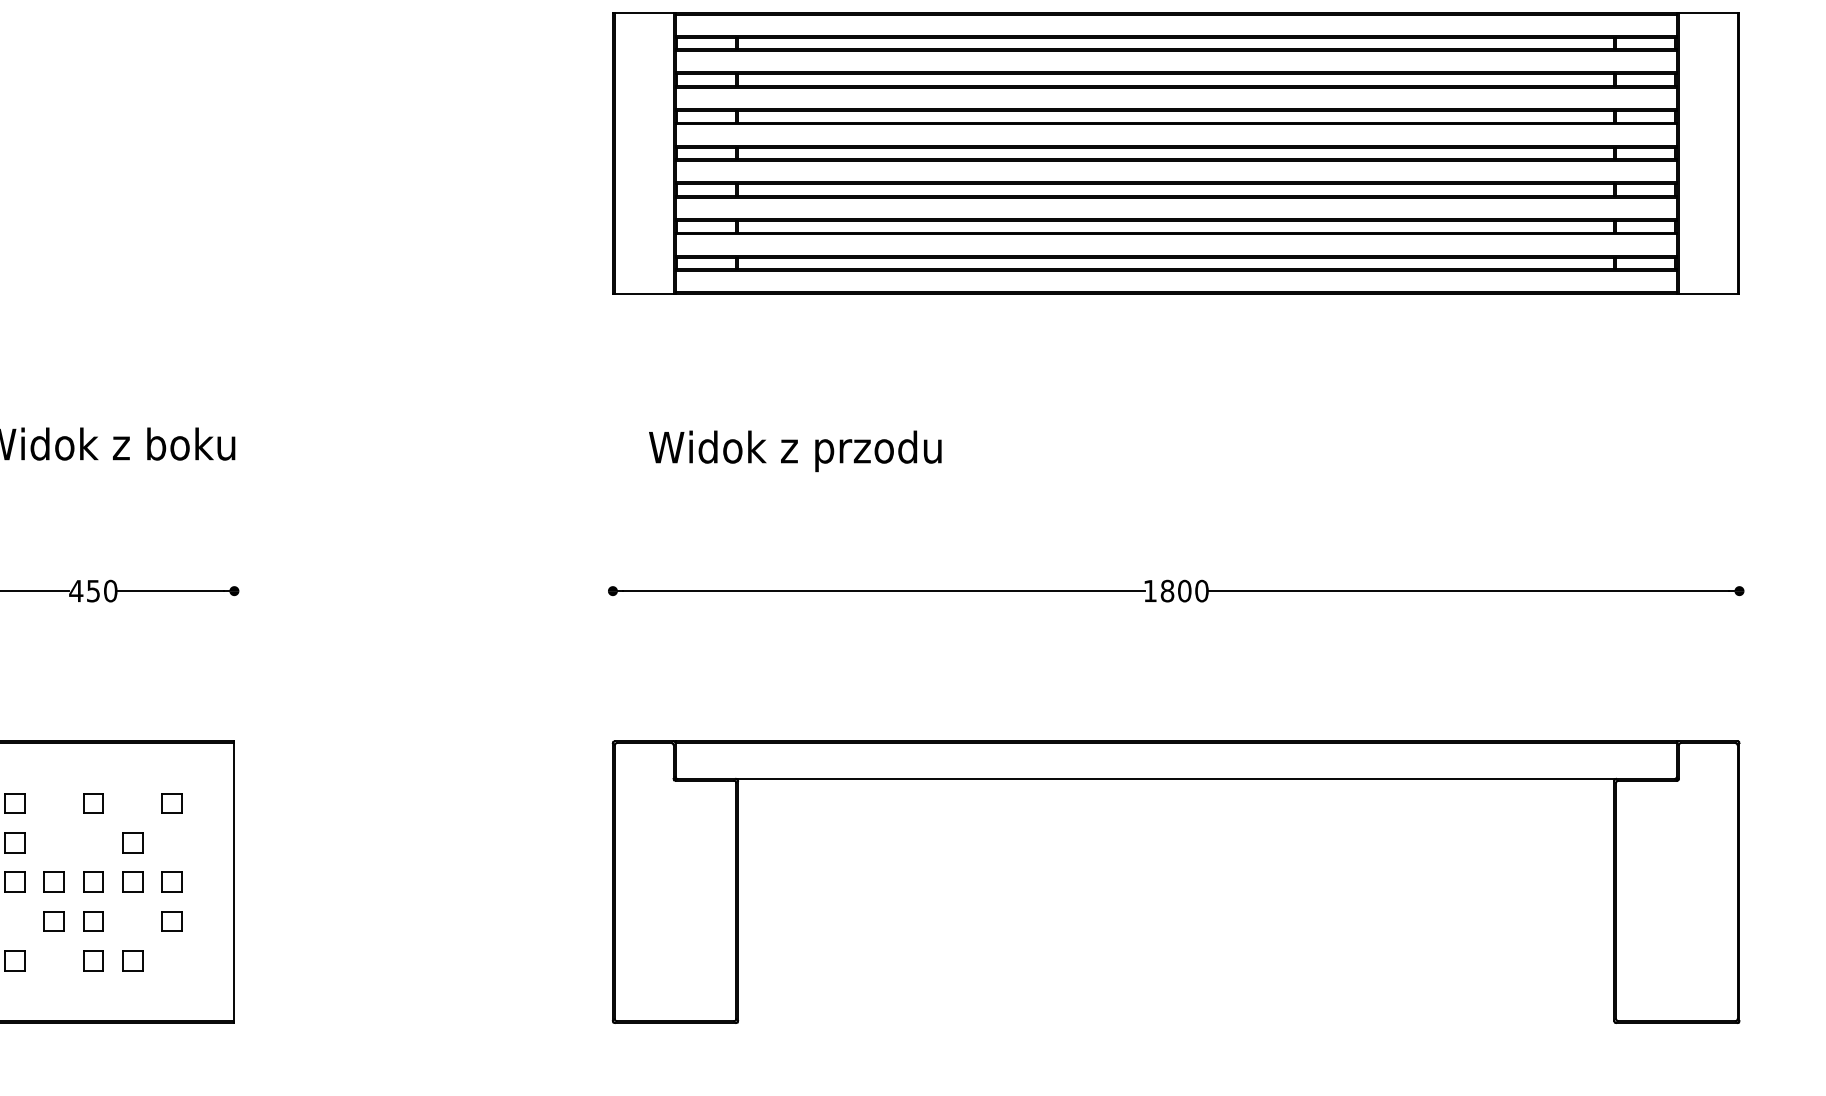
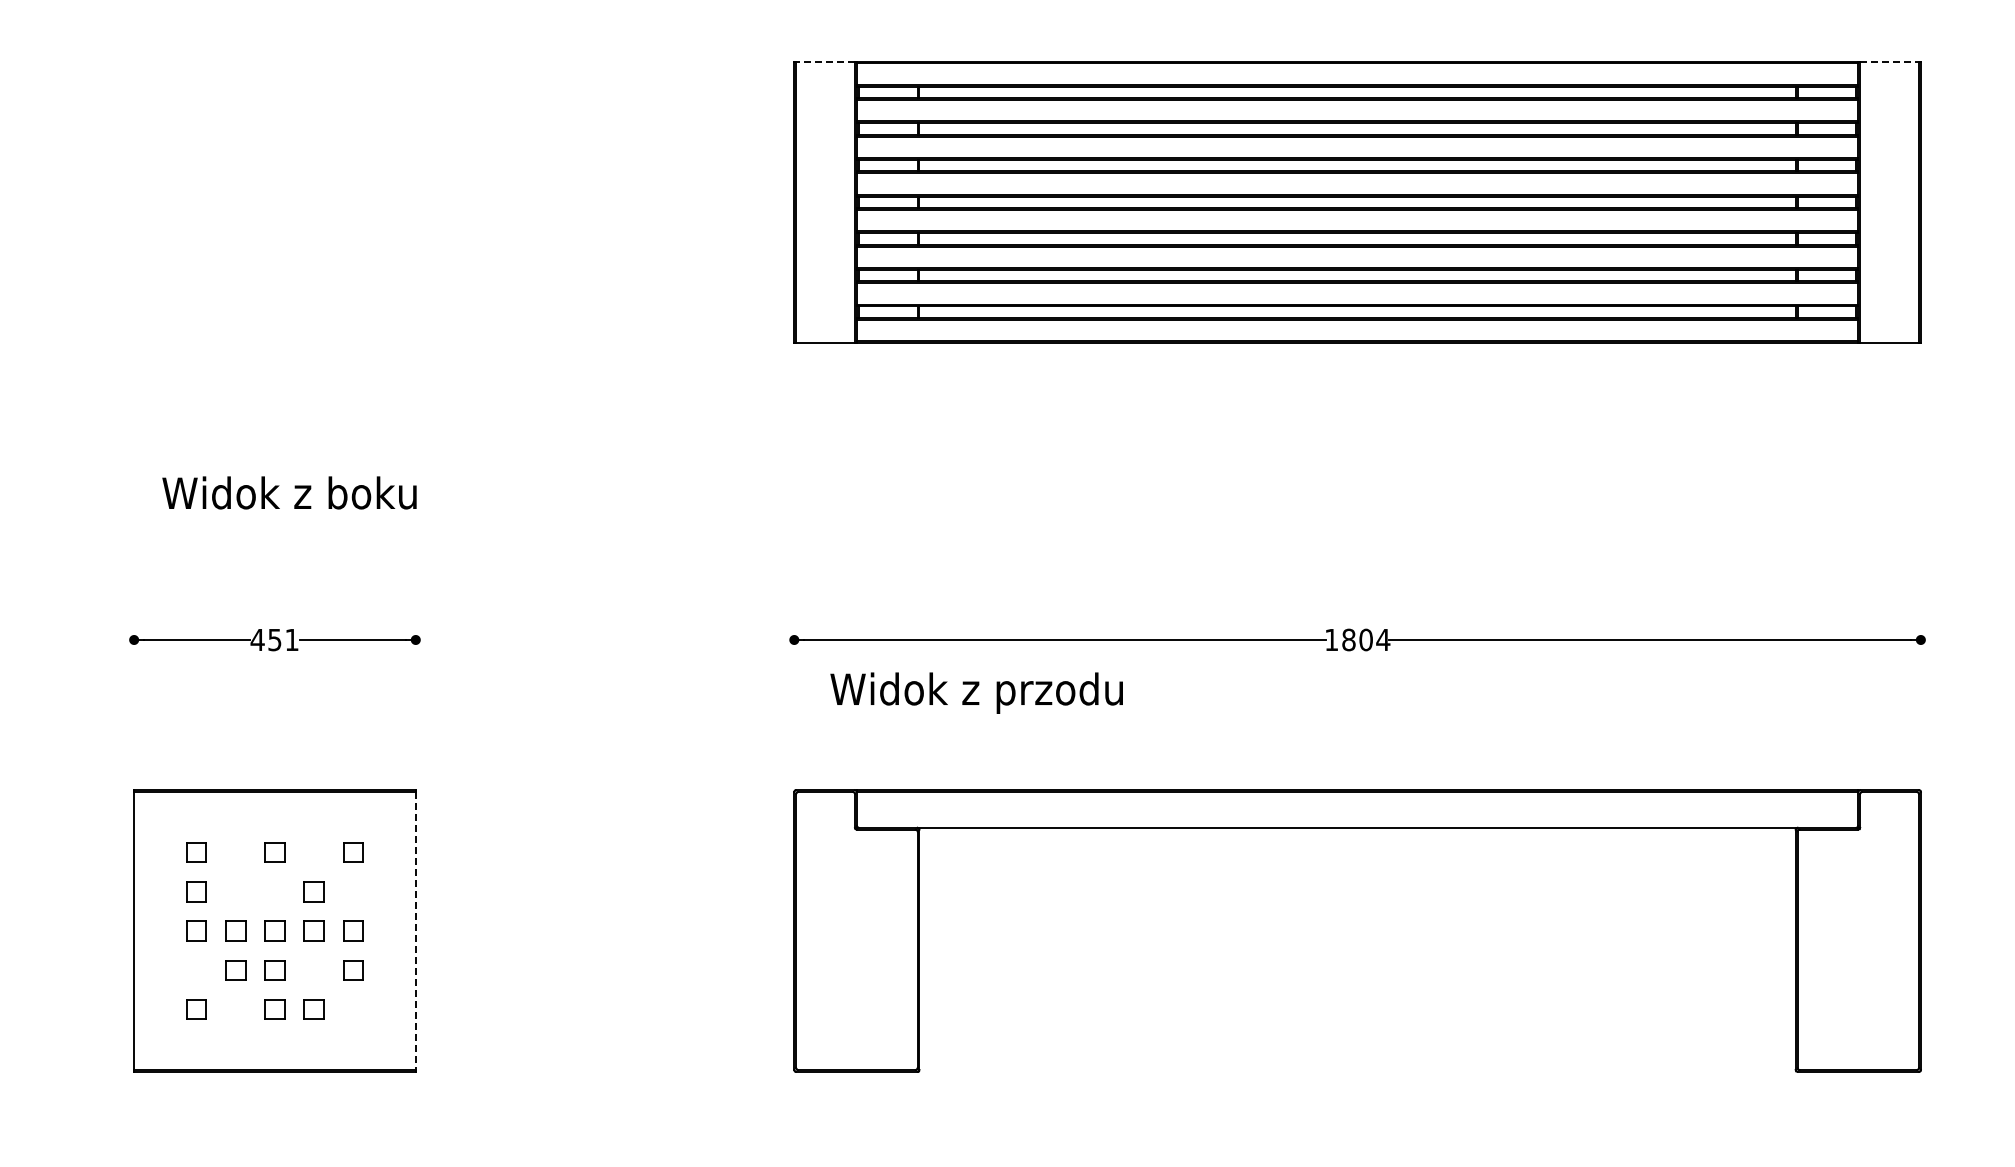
line: (644, 12) -> (825, 61), solid -> dashed
line: (1709, 12) -> (1890, 61), solid -> dashed
text: (795, 450) -> (976, 692), moved
text: (110, 590) -> (291, 639), 450 -> 451
text: (1202, 590) -> (1383, 639), 1800 -> 1804
line: (234, 882) -> (415, 931), solid -> dashed

